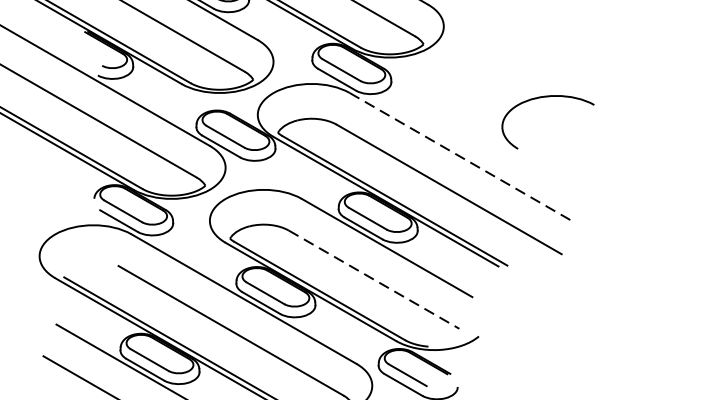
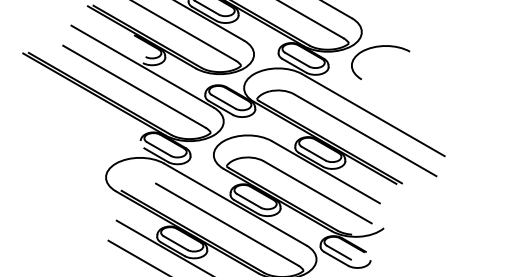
curve: (547, 98) -> (380, 47), moved
line: (462, 158) -> (373, 115), dashed -> solid
line: (375, 280) -> (318, 192), dashed -> solid

